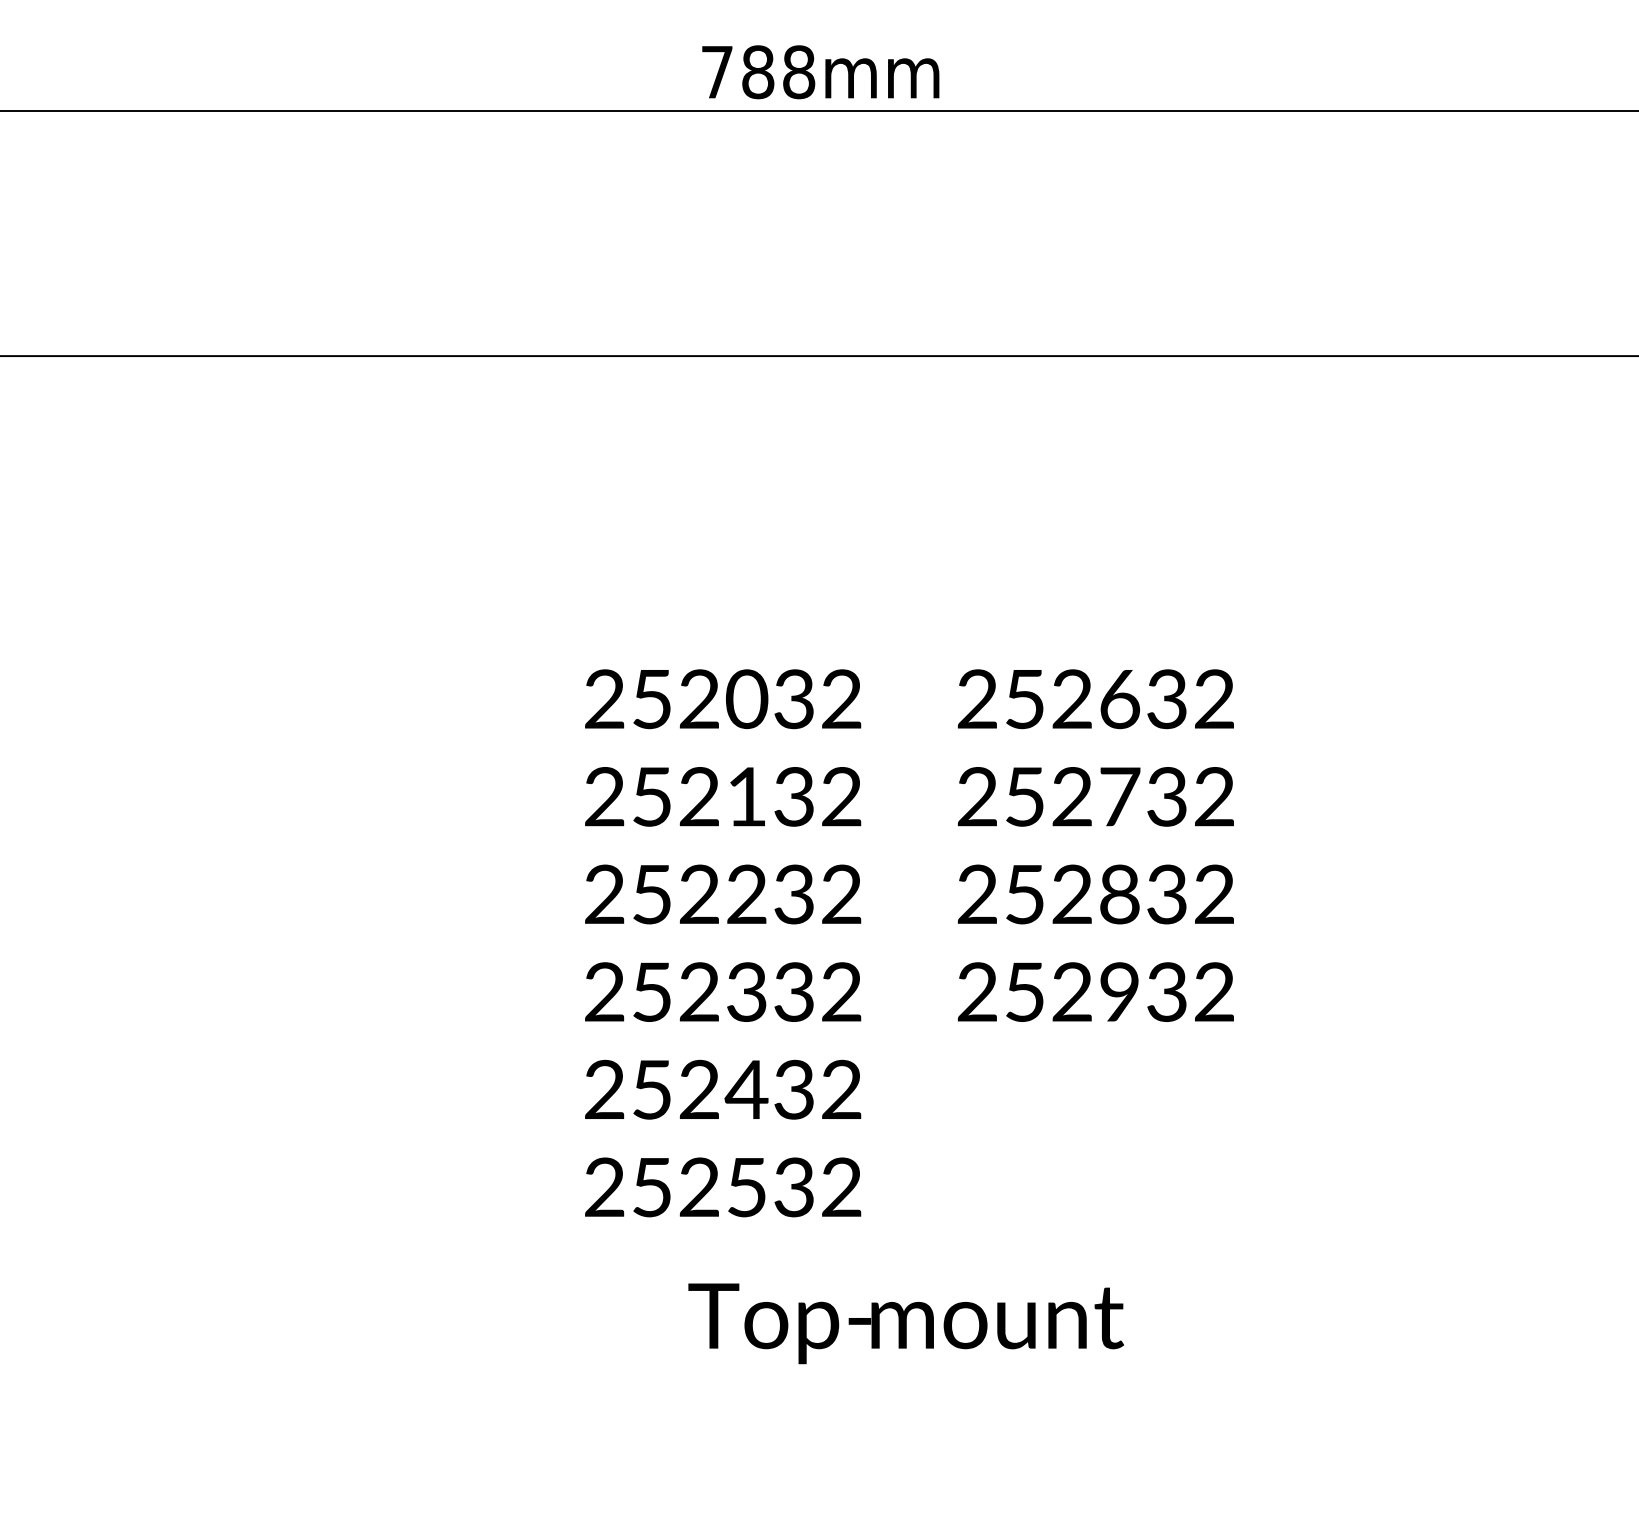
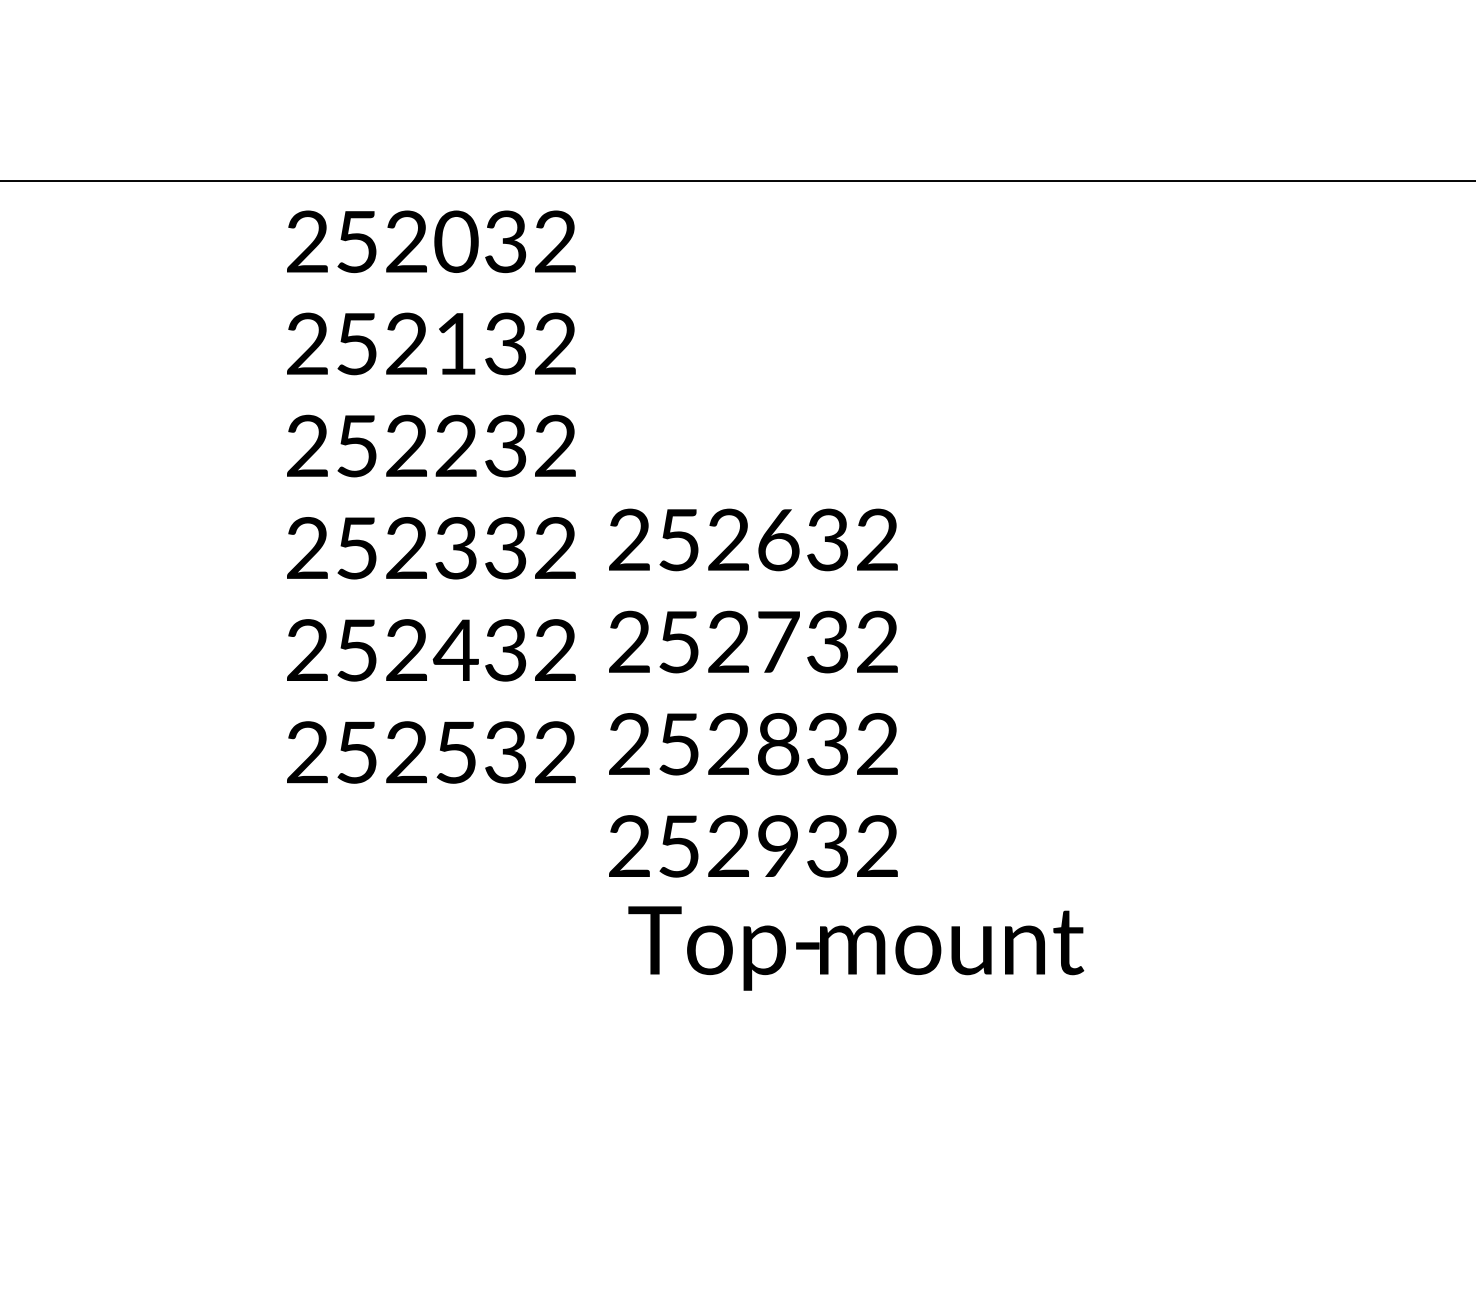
text: (1095, 845) -> (752, 692), moved
text: (723, 943) -> (431, 497), moved
text: (905, 1323) -> (855, 948), moved

